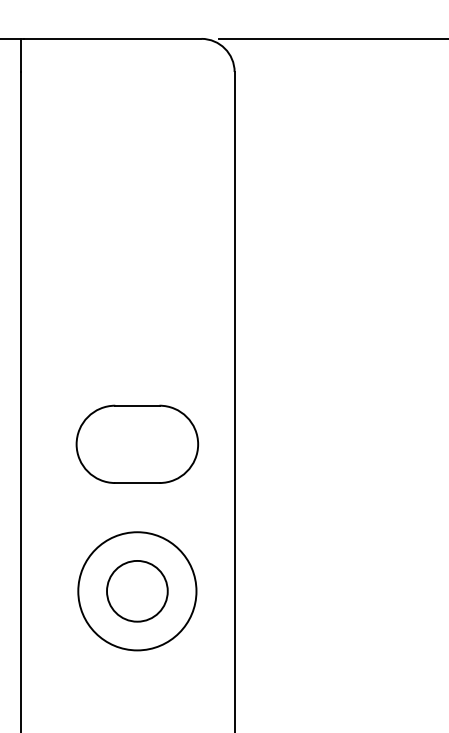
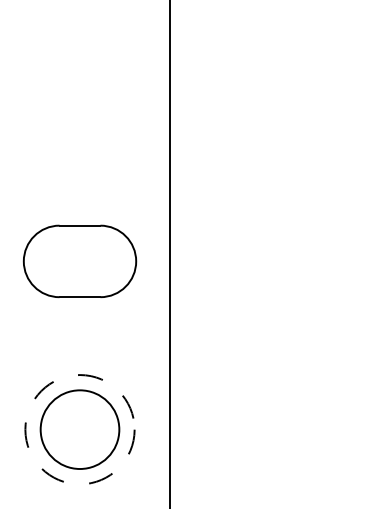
part: (137, 443) -> (80, 260), moved
circle: (137, 590) -> (80, 428), size x1.4
circle: (137, 591) -> (80, 429), solid -> dashed

